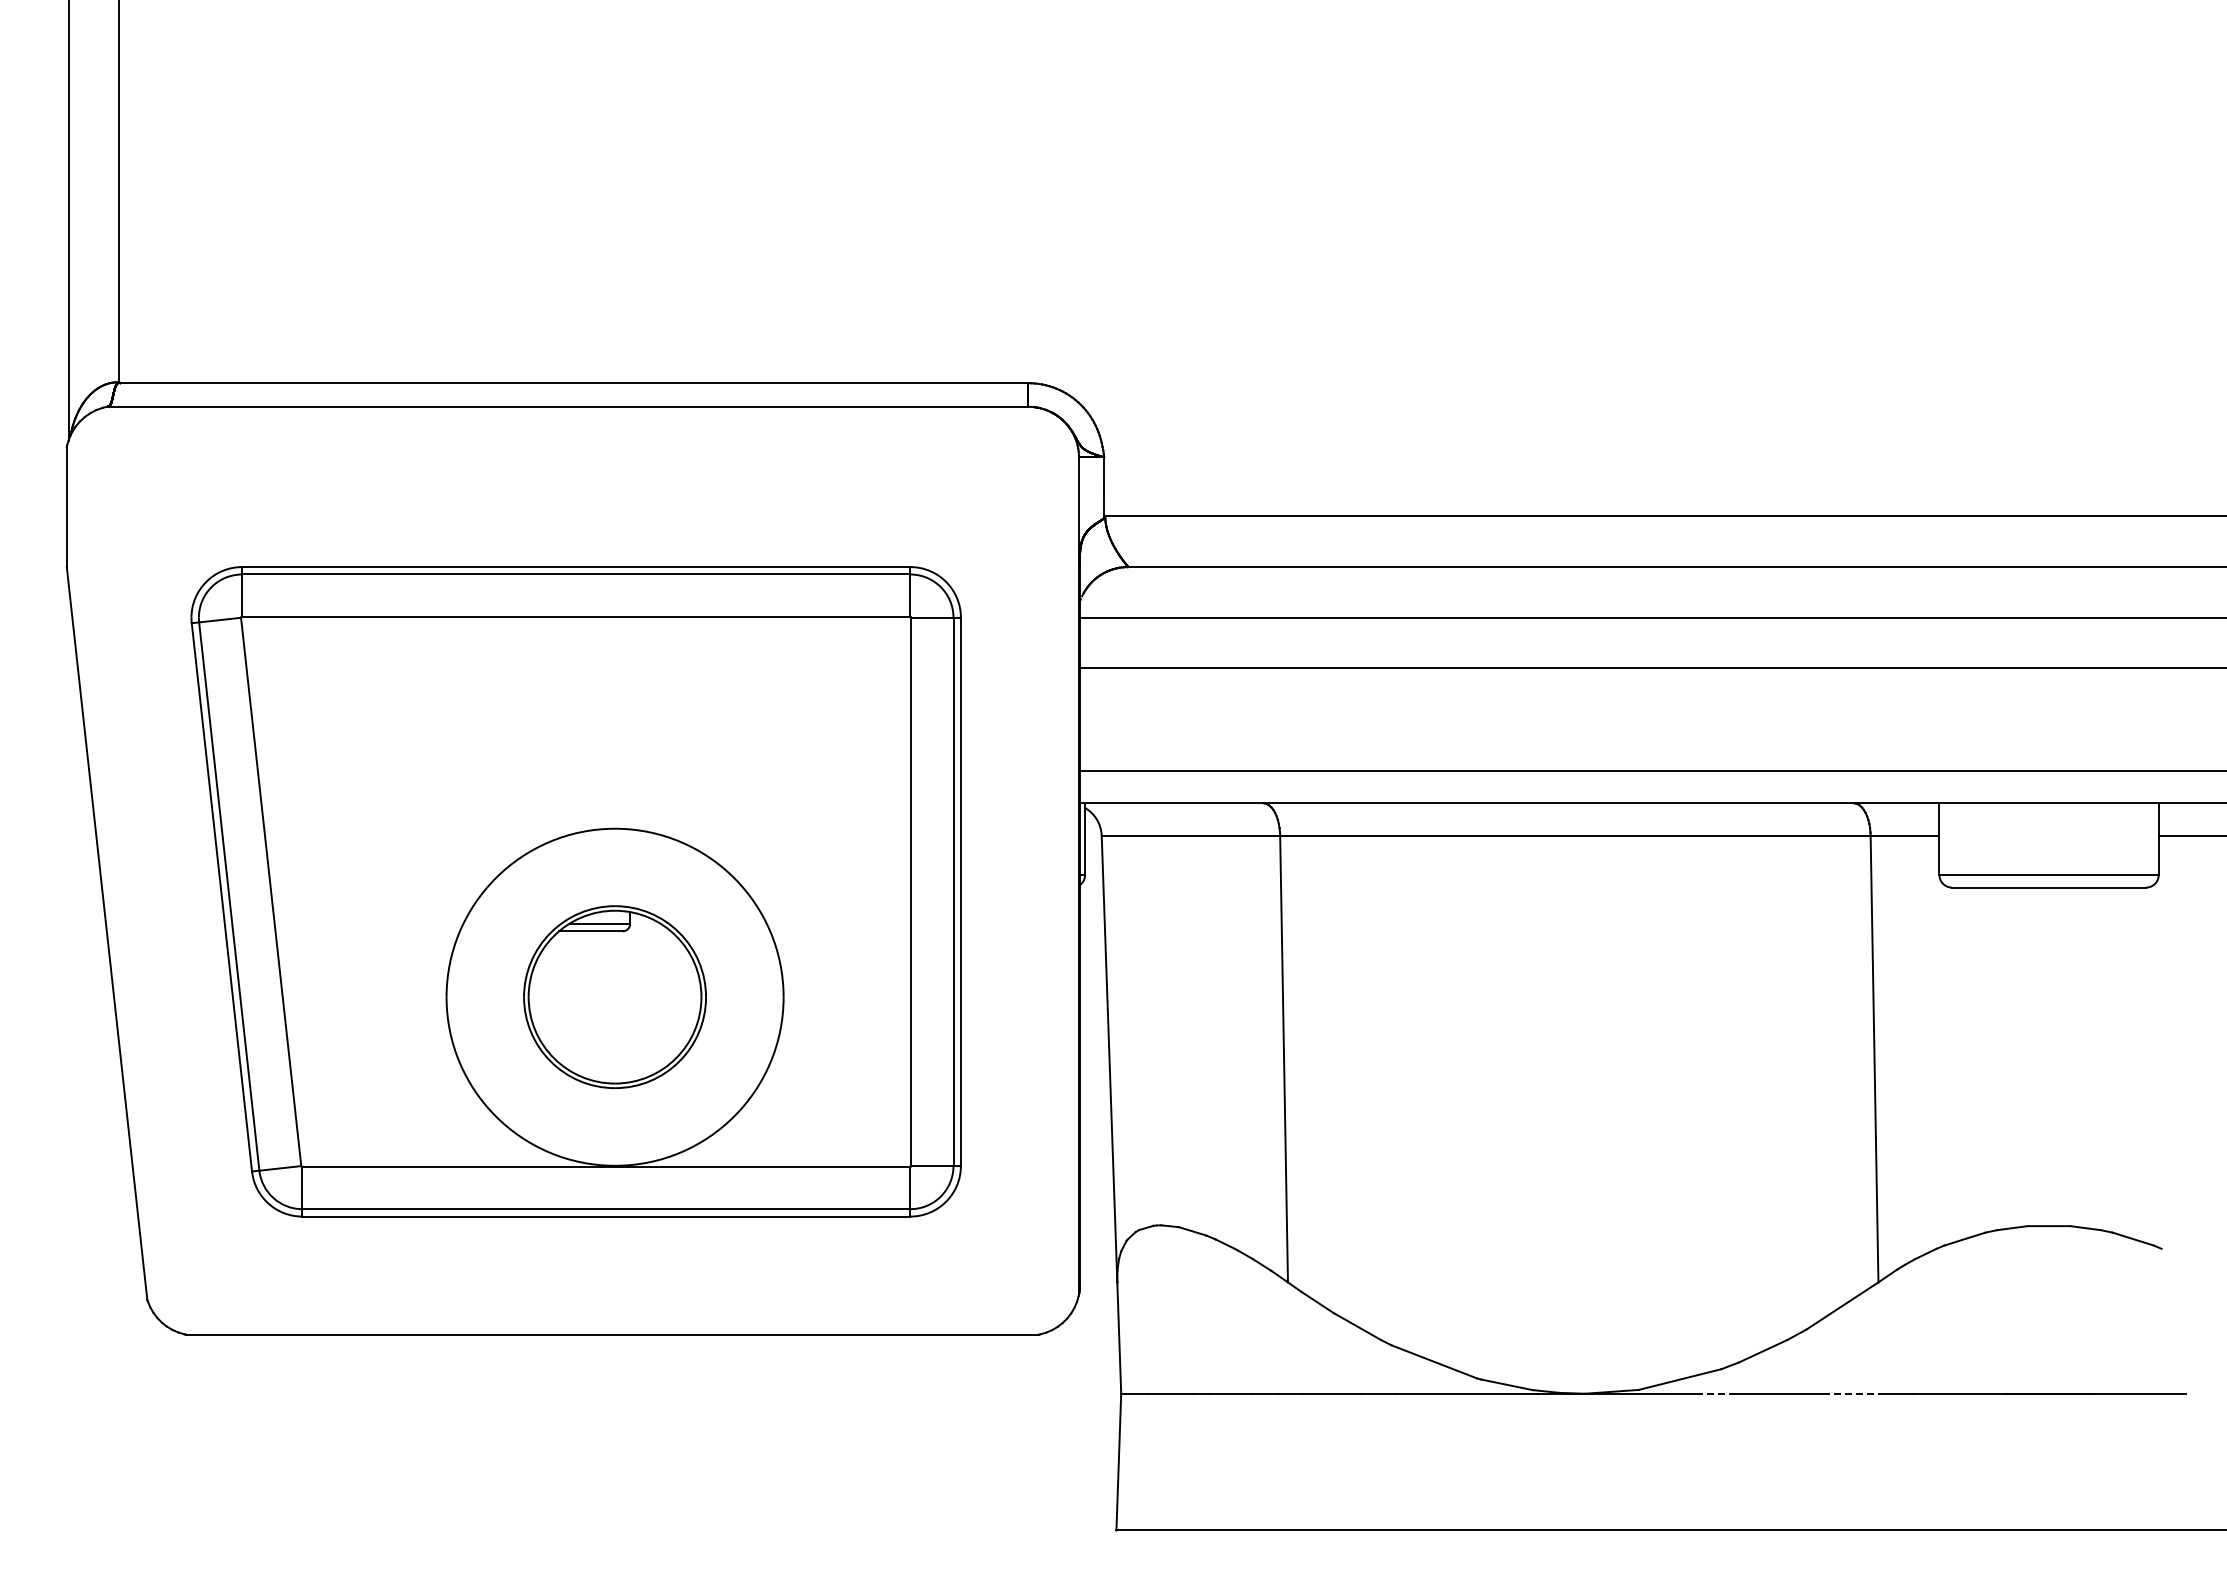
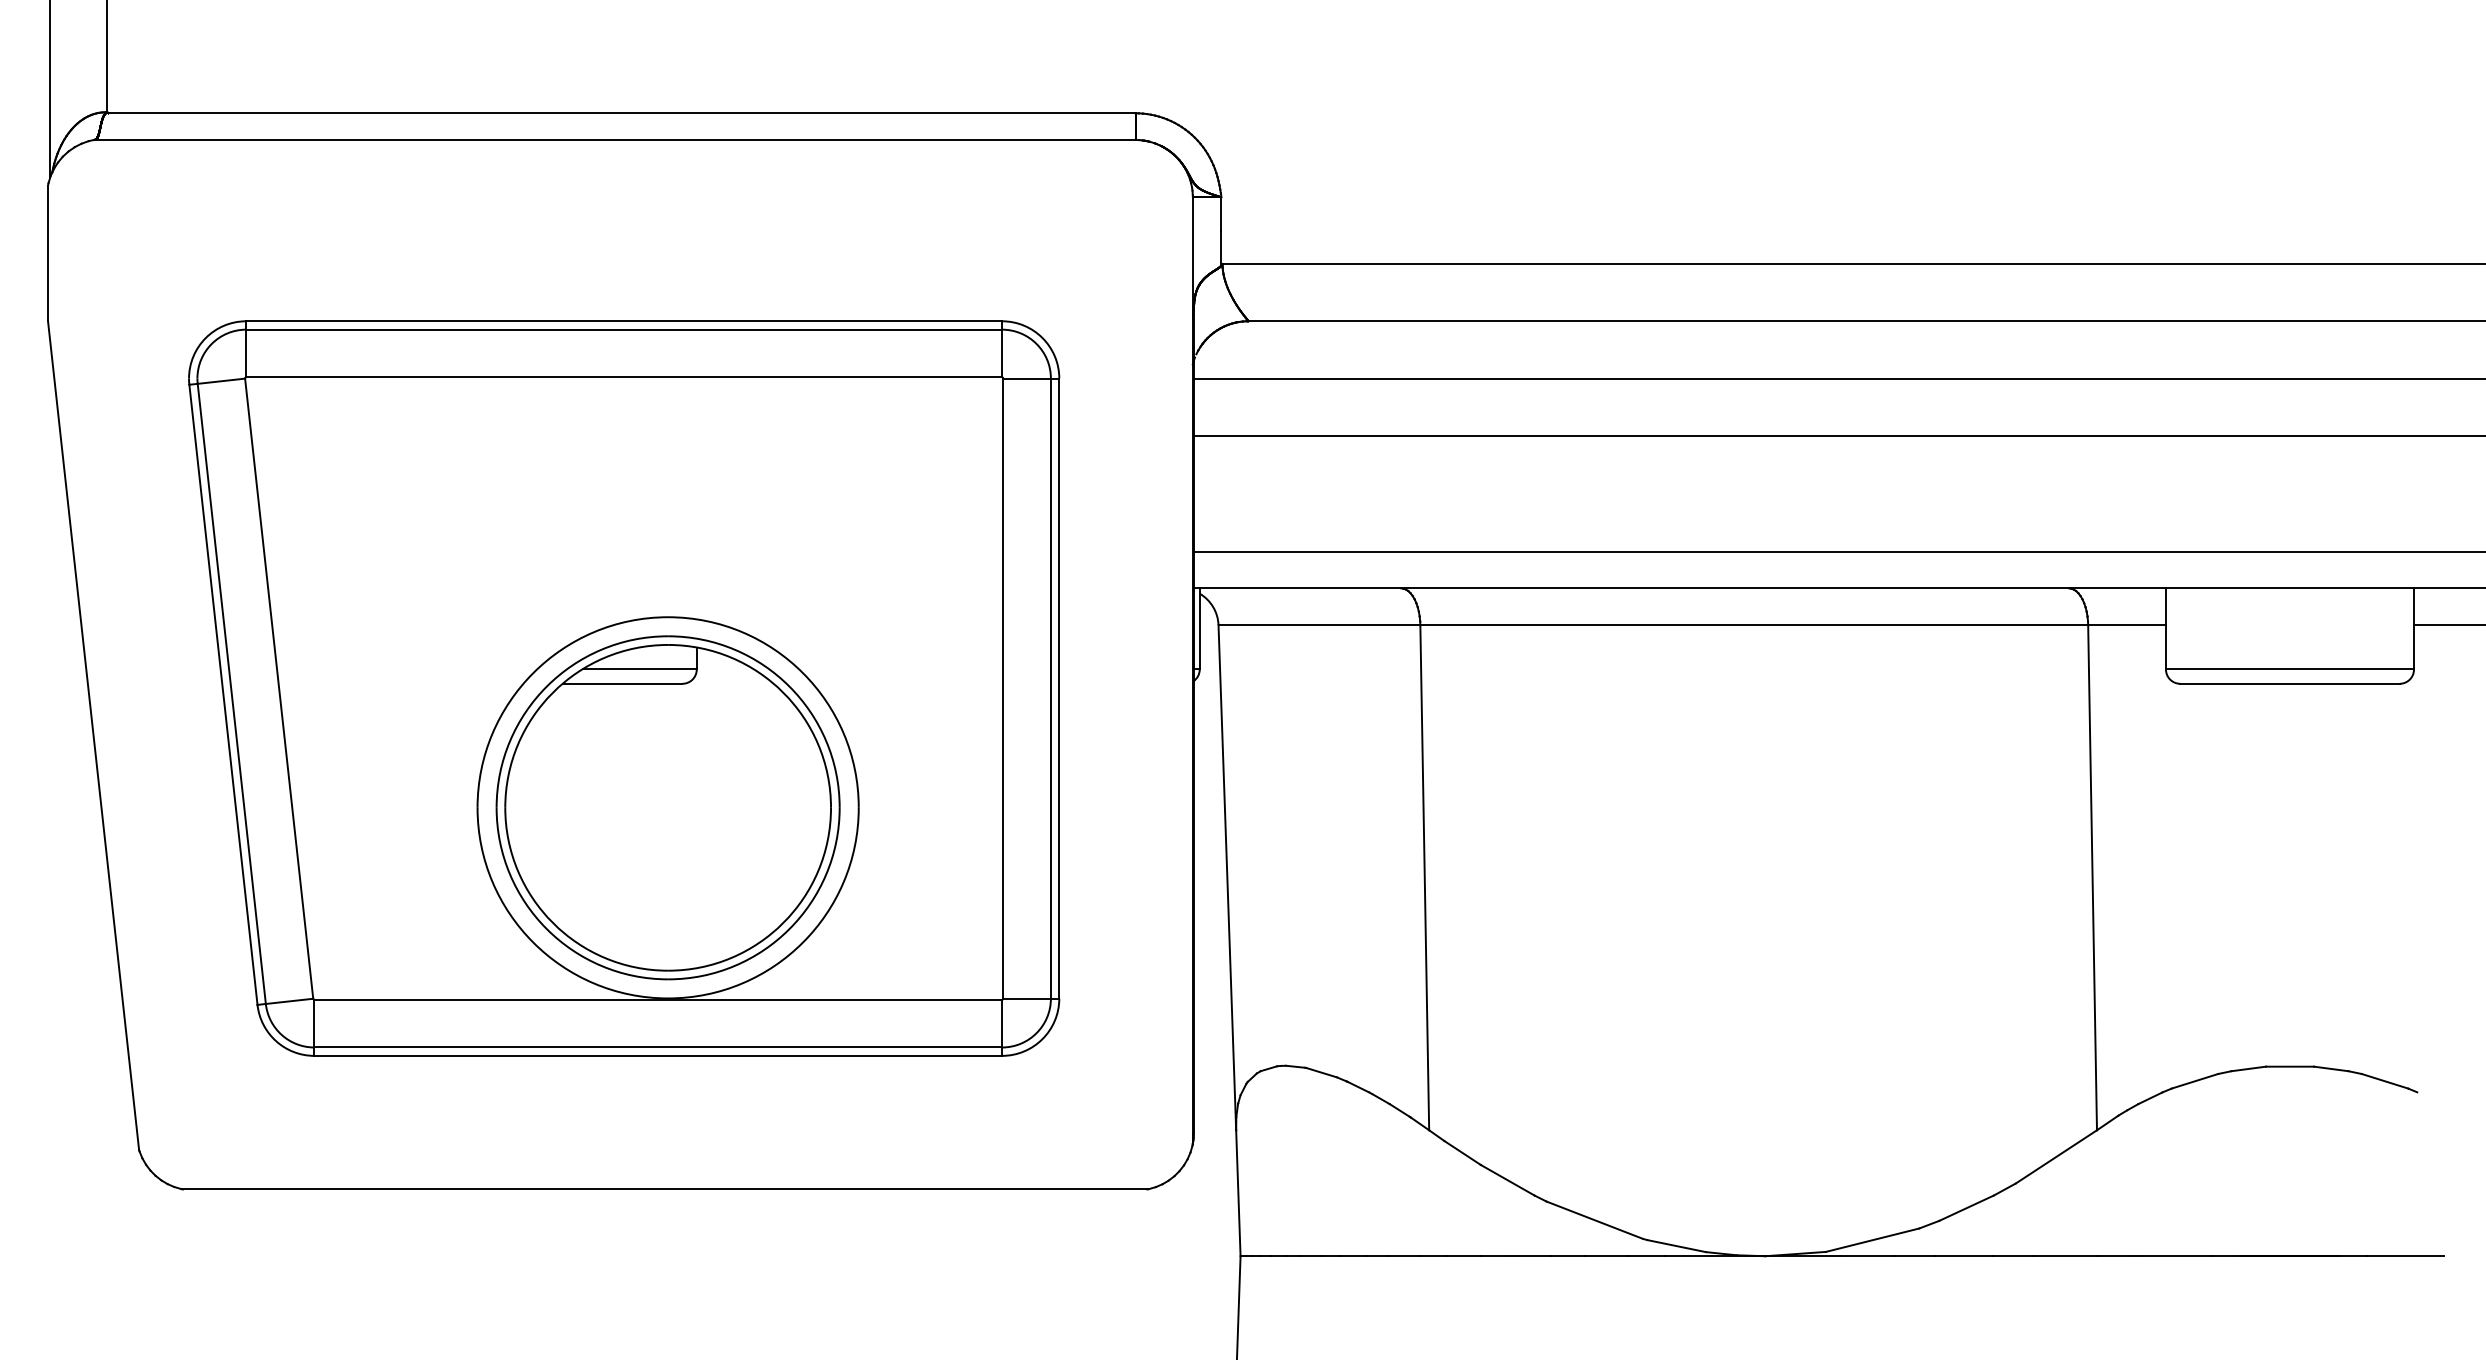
part: (614, 996) -> (667, 806), size x1.67
line: (1716, 1393) -> (1913, 1255), dashed -> solid
line: (1851, 1393) -> (2066, 1255), dashed -> solid

